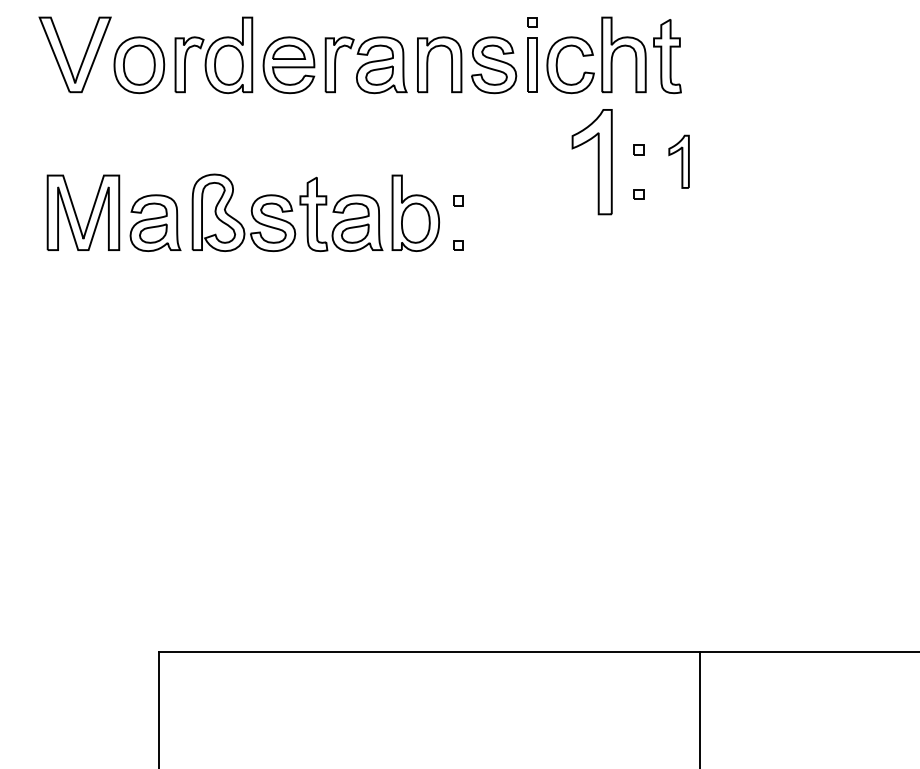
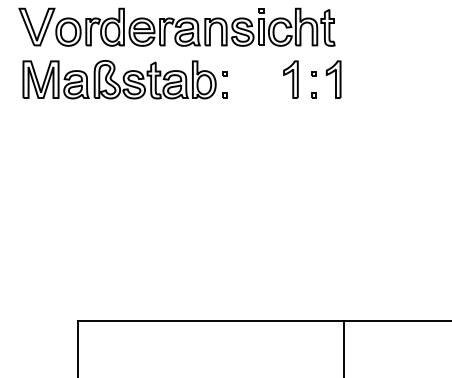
part: (591, 161) -> (290, 79), size x0.71
part: (678, 161) -> (333, 79), size x1.43
part: (253, 212) -> (124, 79), moved

